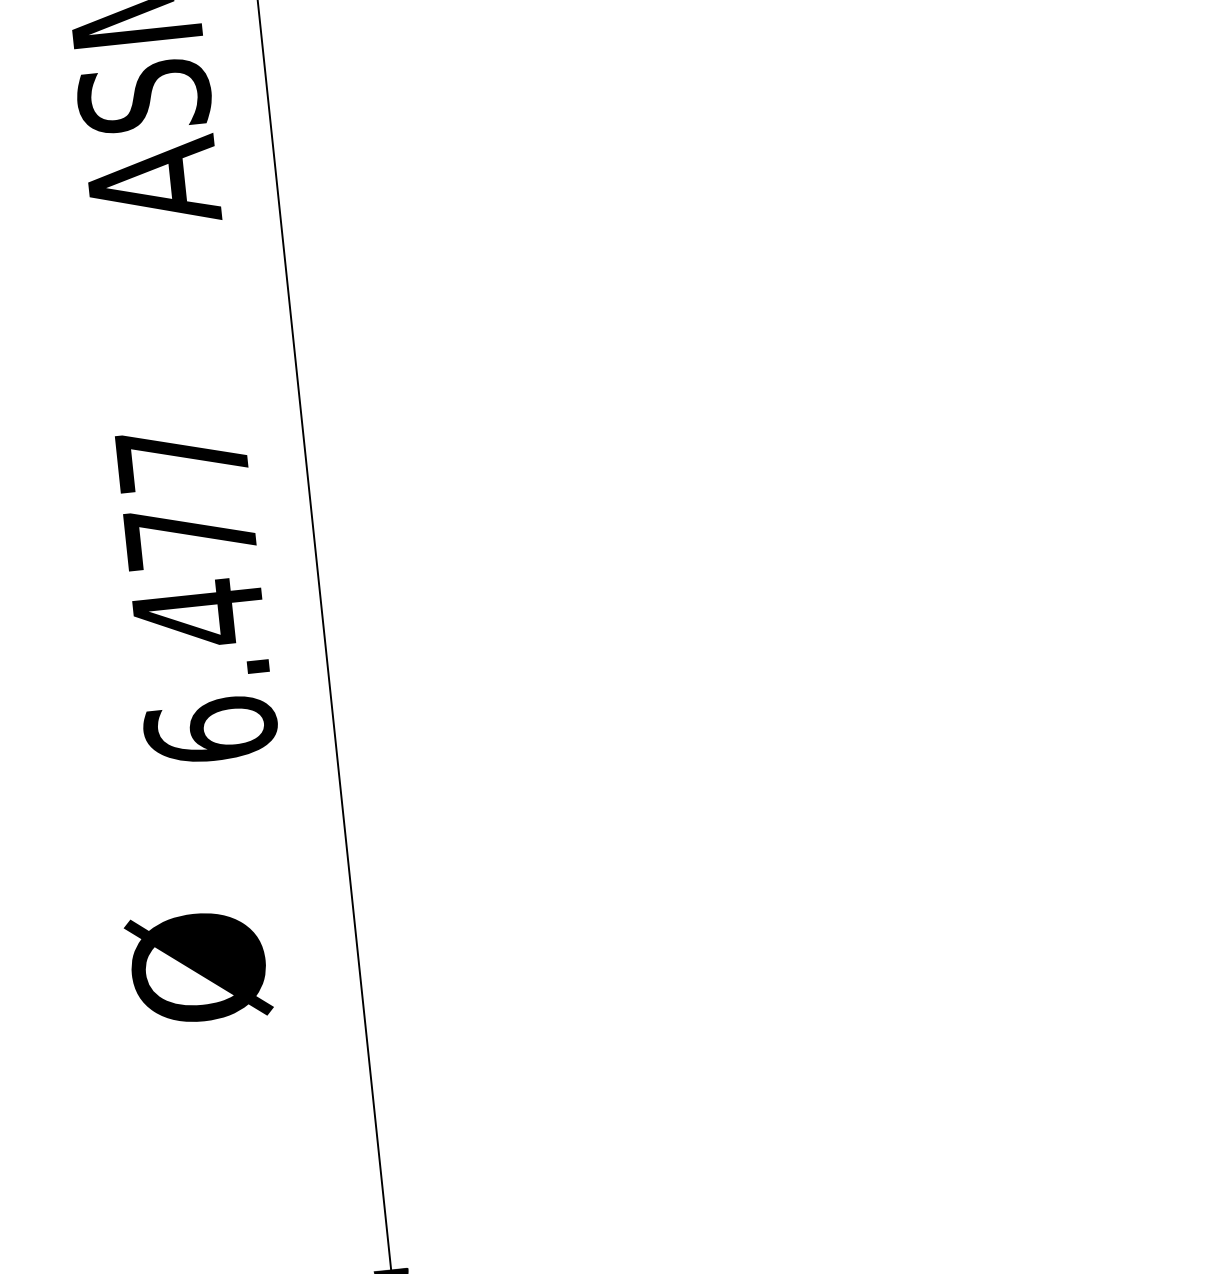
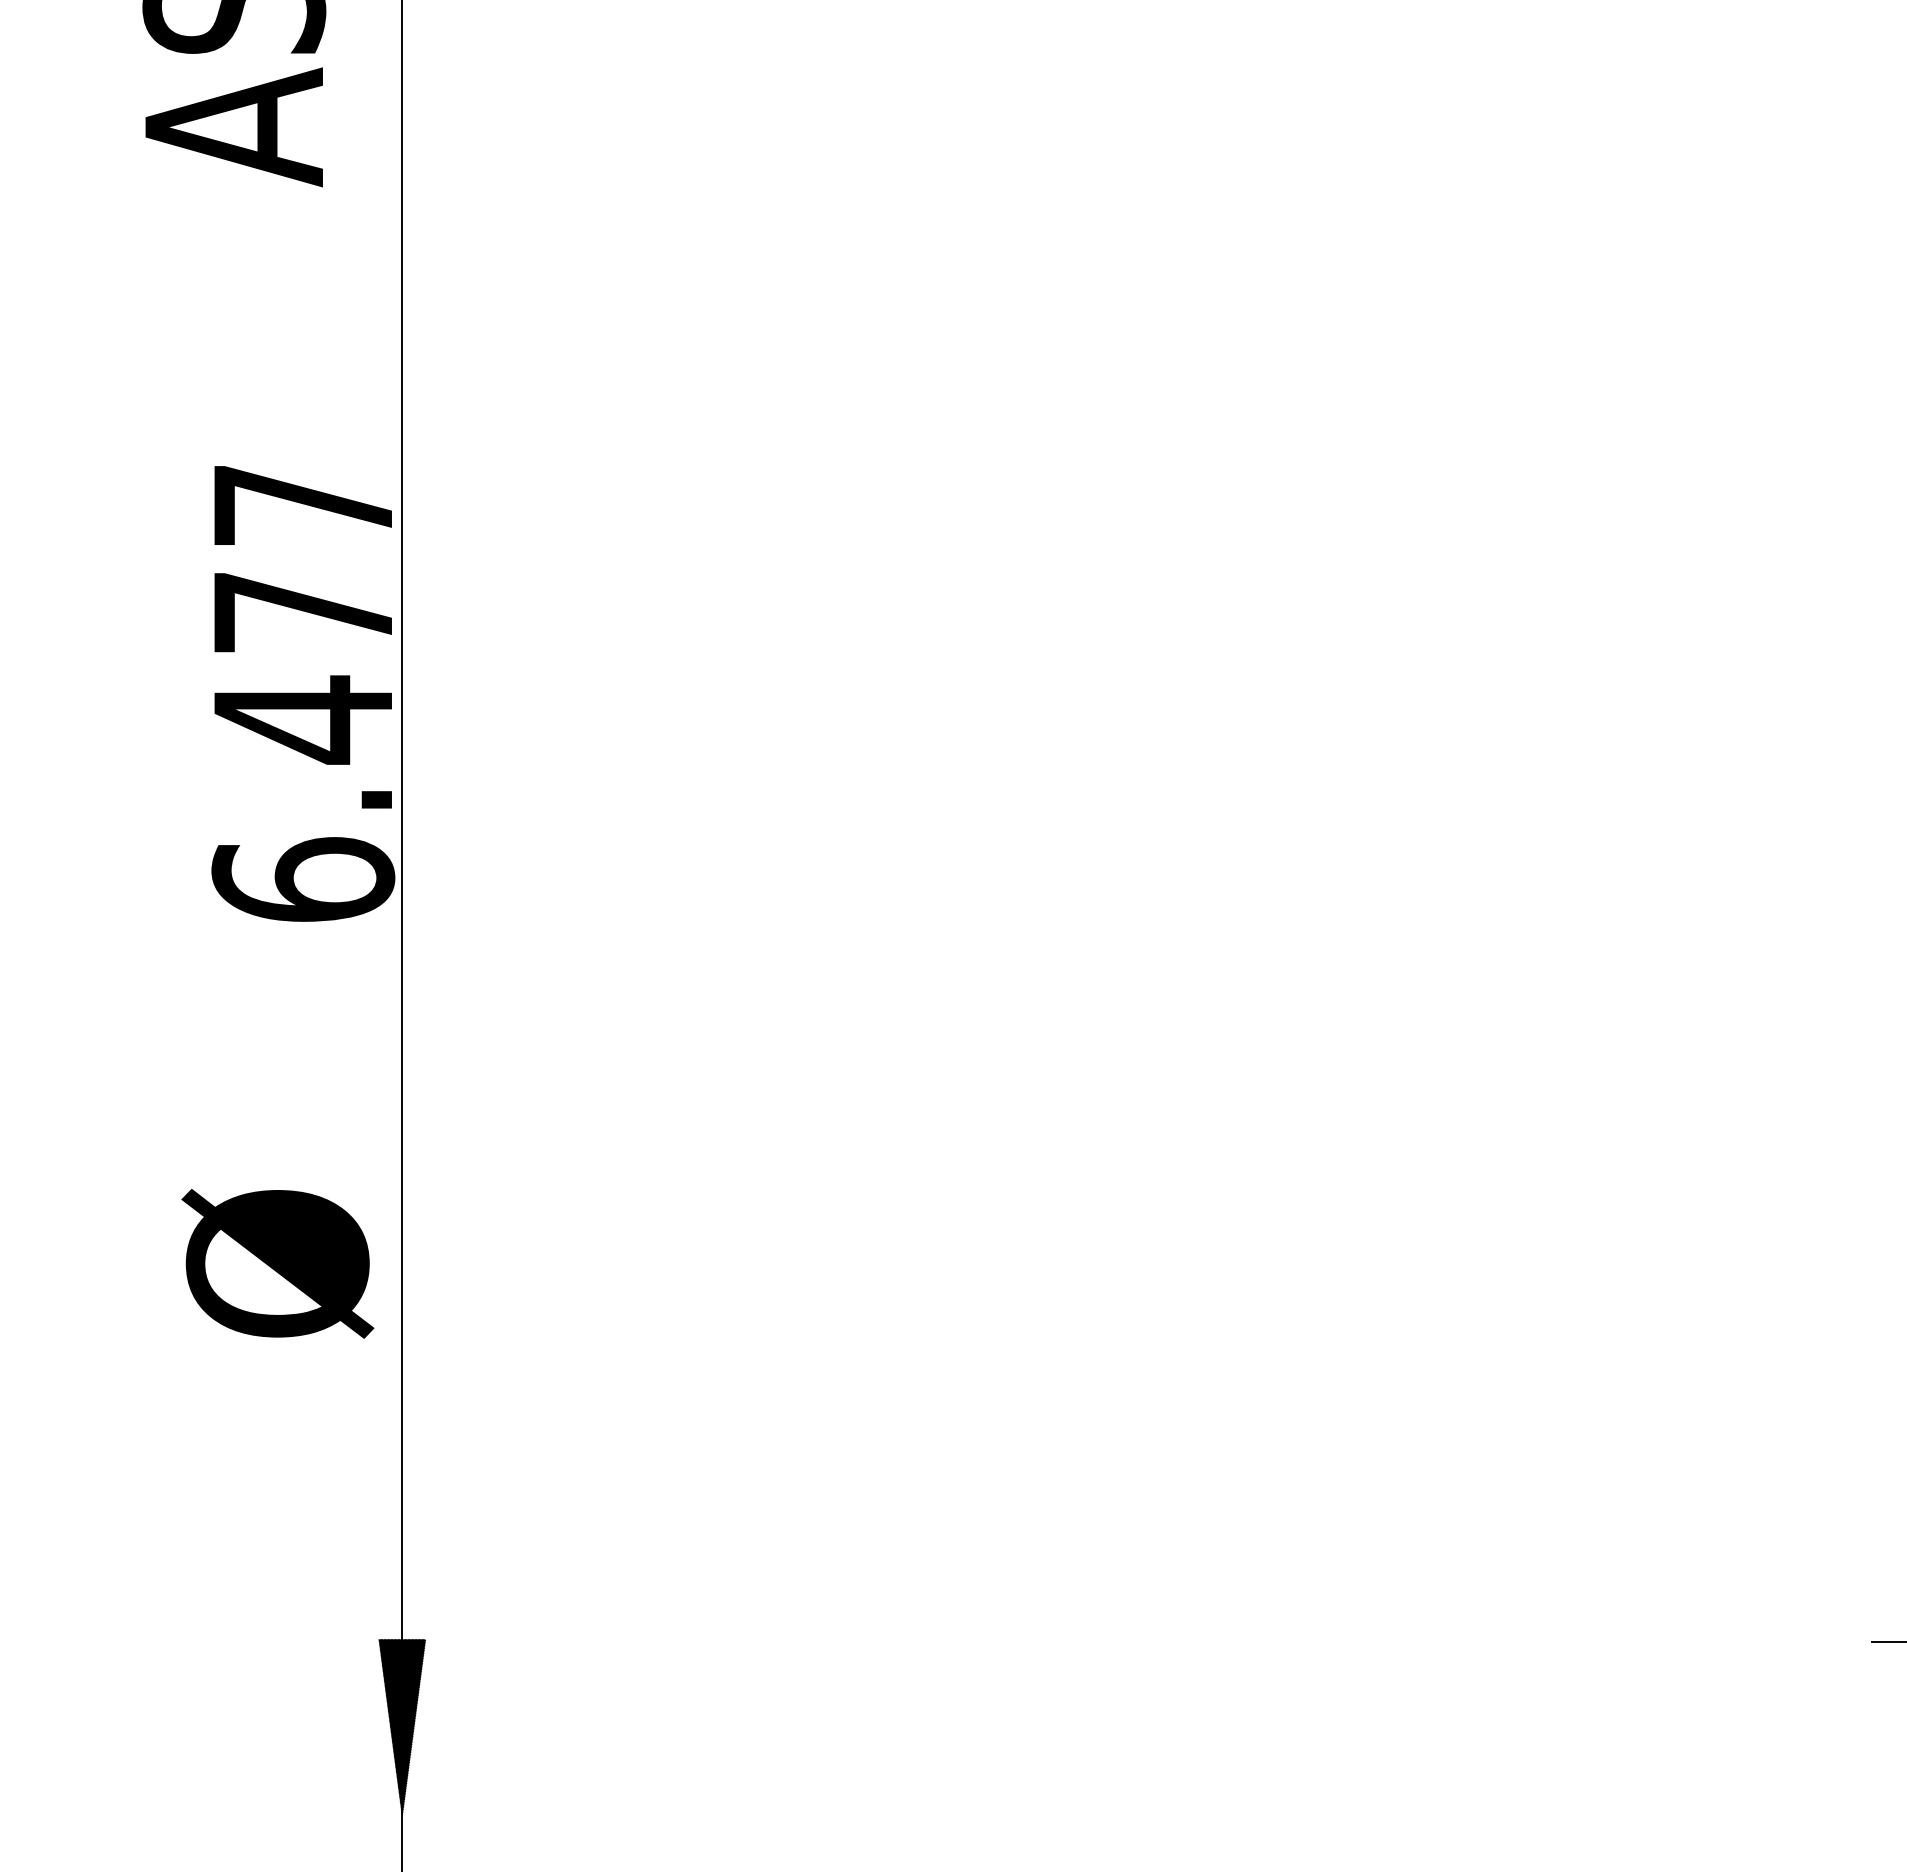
text: (196, 594) -> (303, 693), moved
text: (198, 967) -> (277, 1263), moved

